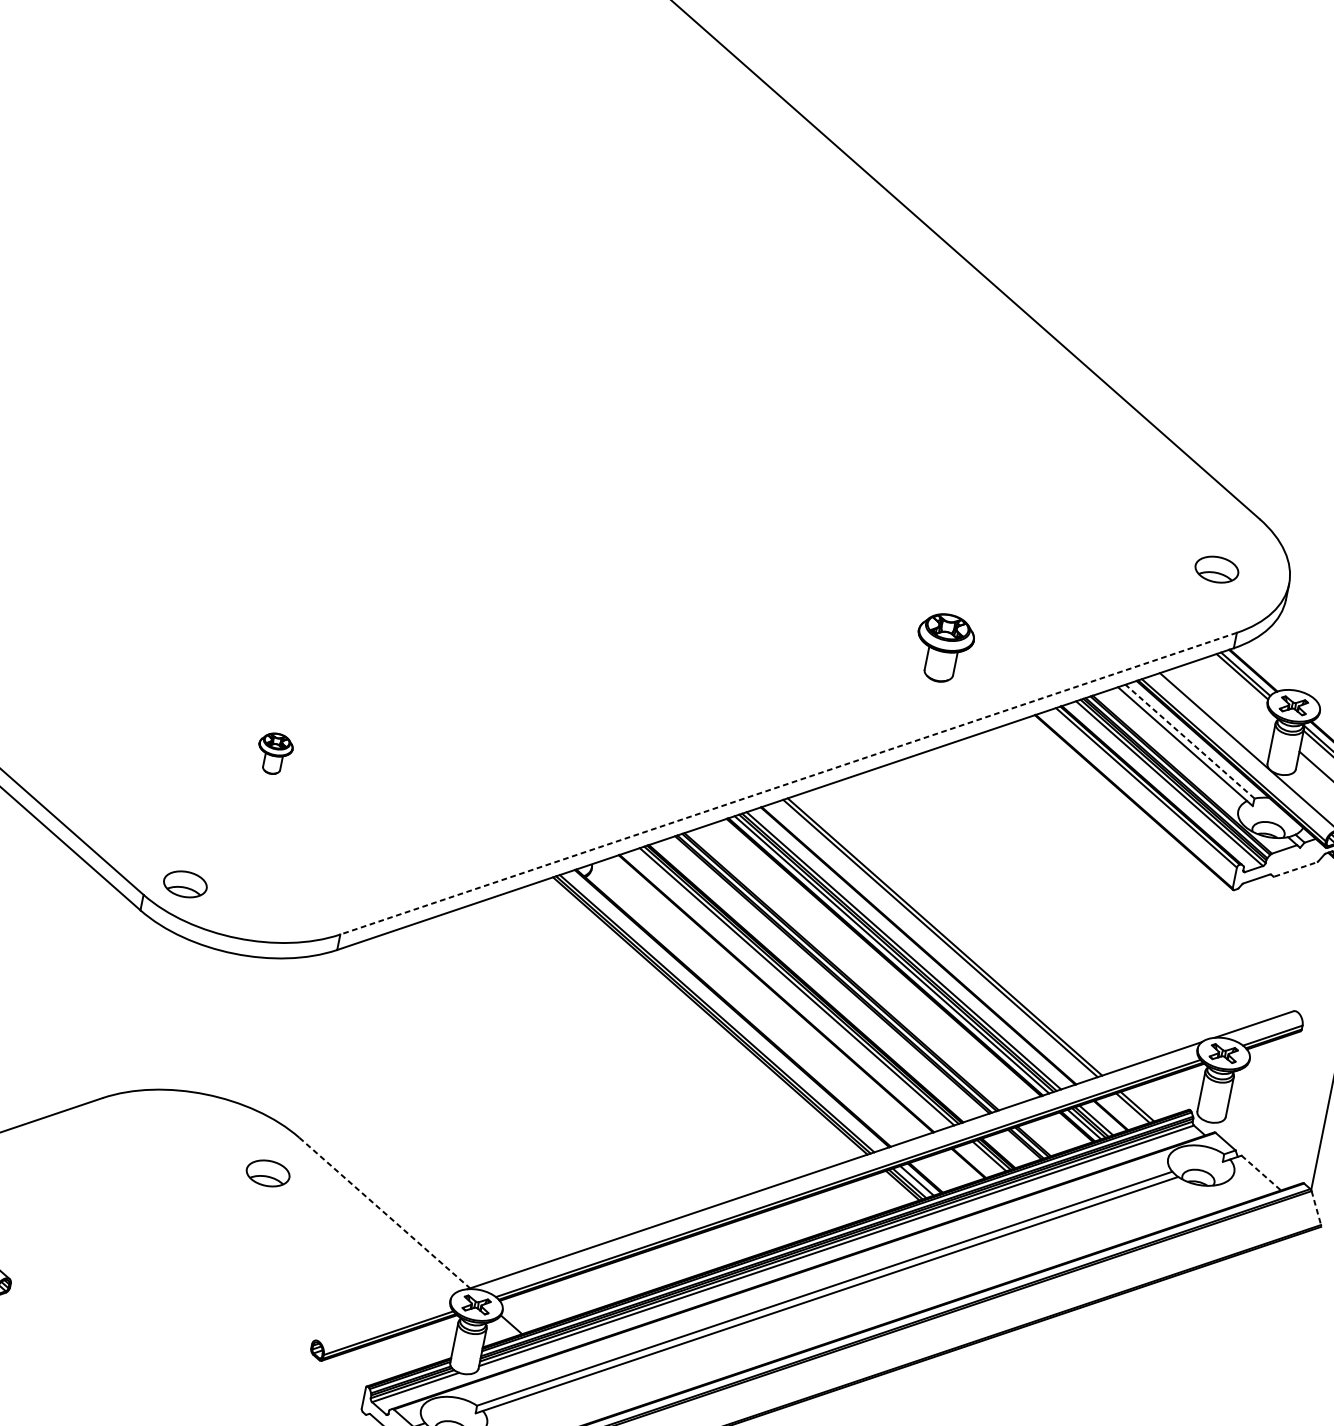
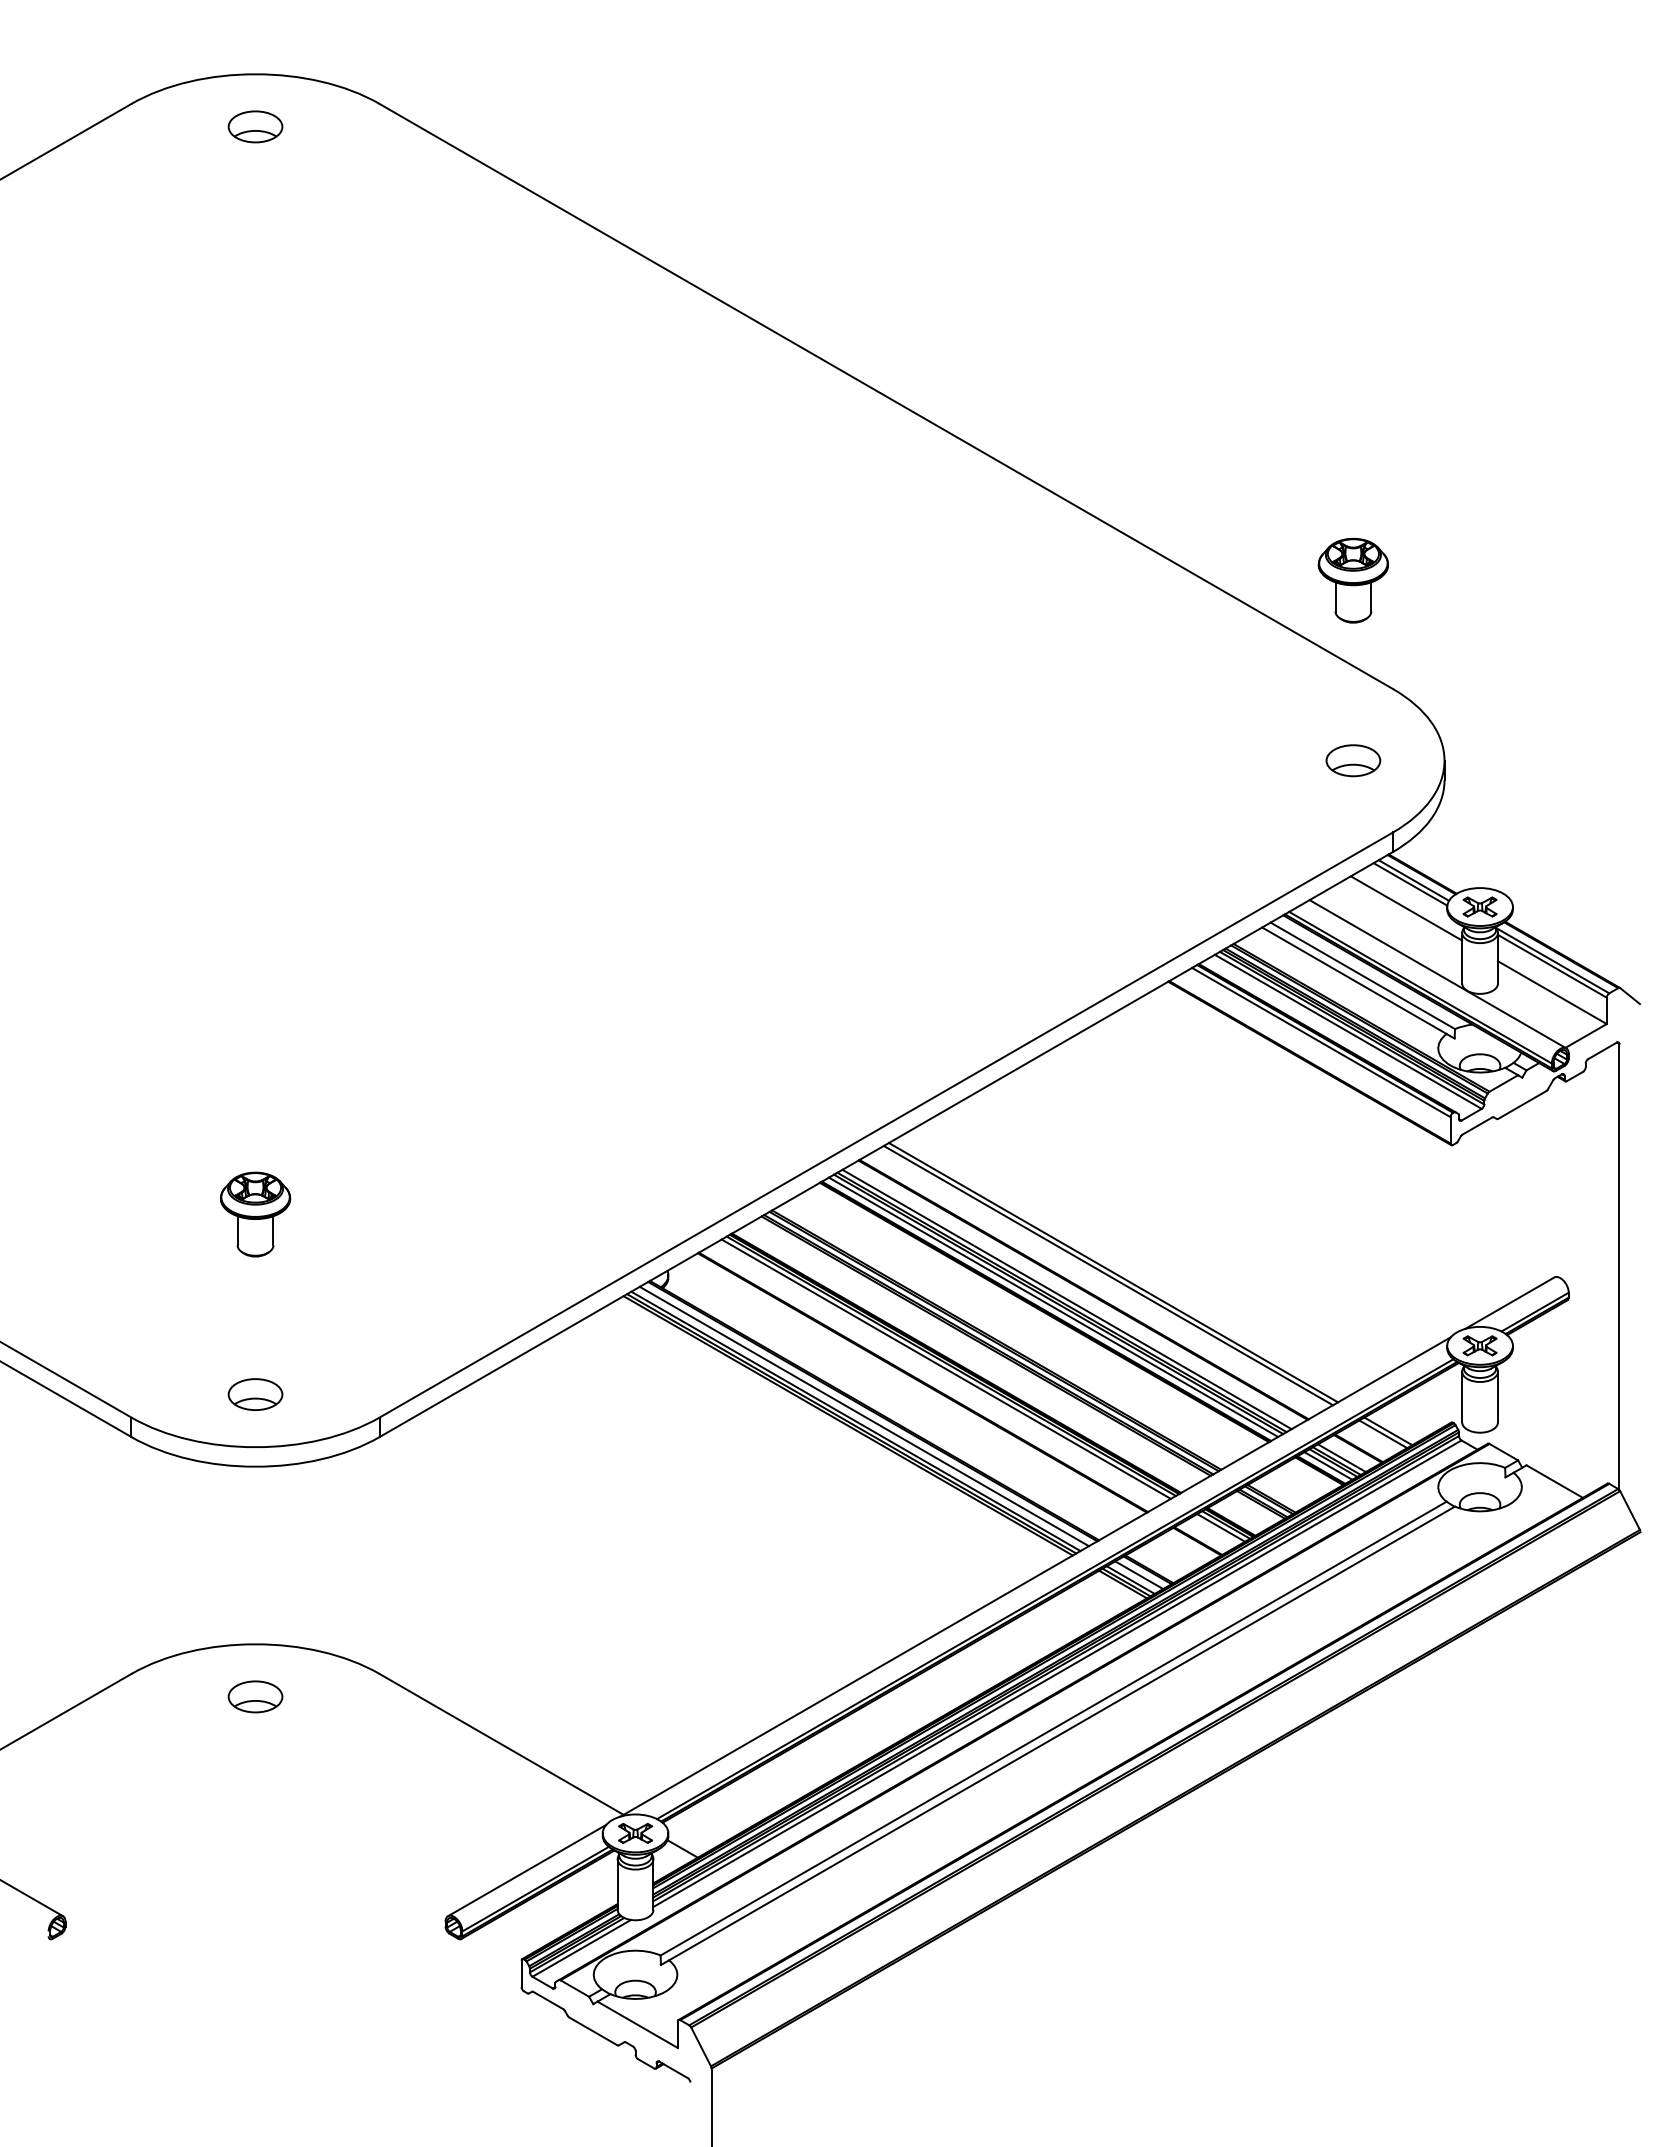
part: (943, 647) -> (1352, 580), moved
line: (1235, 695) -> (1406, 908), added
line: (1189, 741) -> (1362, 975), dashed -> solid
part: (274, 753) -> (255, 1214), size x1.67
line: (787, 783) -> (885, 1125), dashed -> solid
line: (1295, 869) -> (1522, 1104), dashed -> solid
part: (185, 884) -> (255, 1394), moved
line: (723, 1011) -> (863, 1416), added
line: (1261, 1172) -> (1554, 1481), dashed -> solid
part: (268, 1173) -> (255, 1696), moved
line: (1316, 1208) -> (1630, 1510), dashed -> solid
line: (384, 1213) -> (501, 1744), dashed -> solid
line: (385, 1317) -> (527, 1870), added

